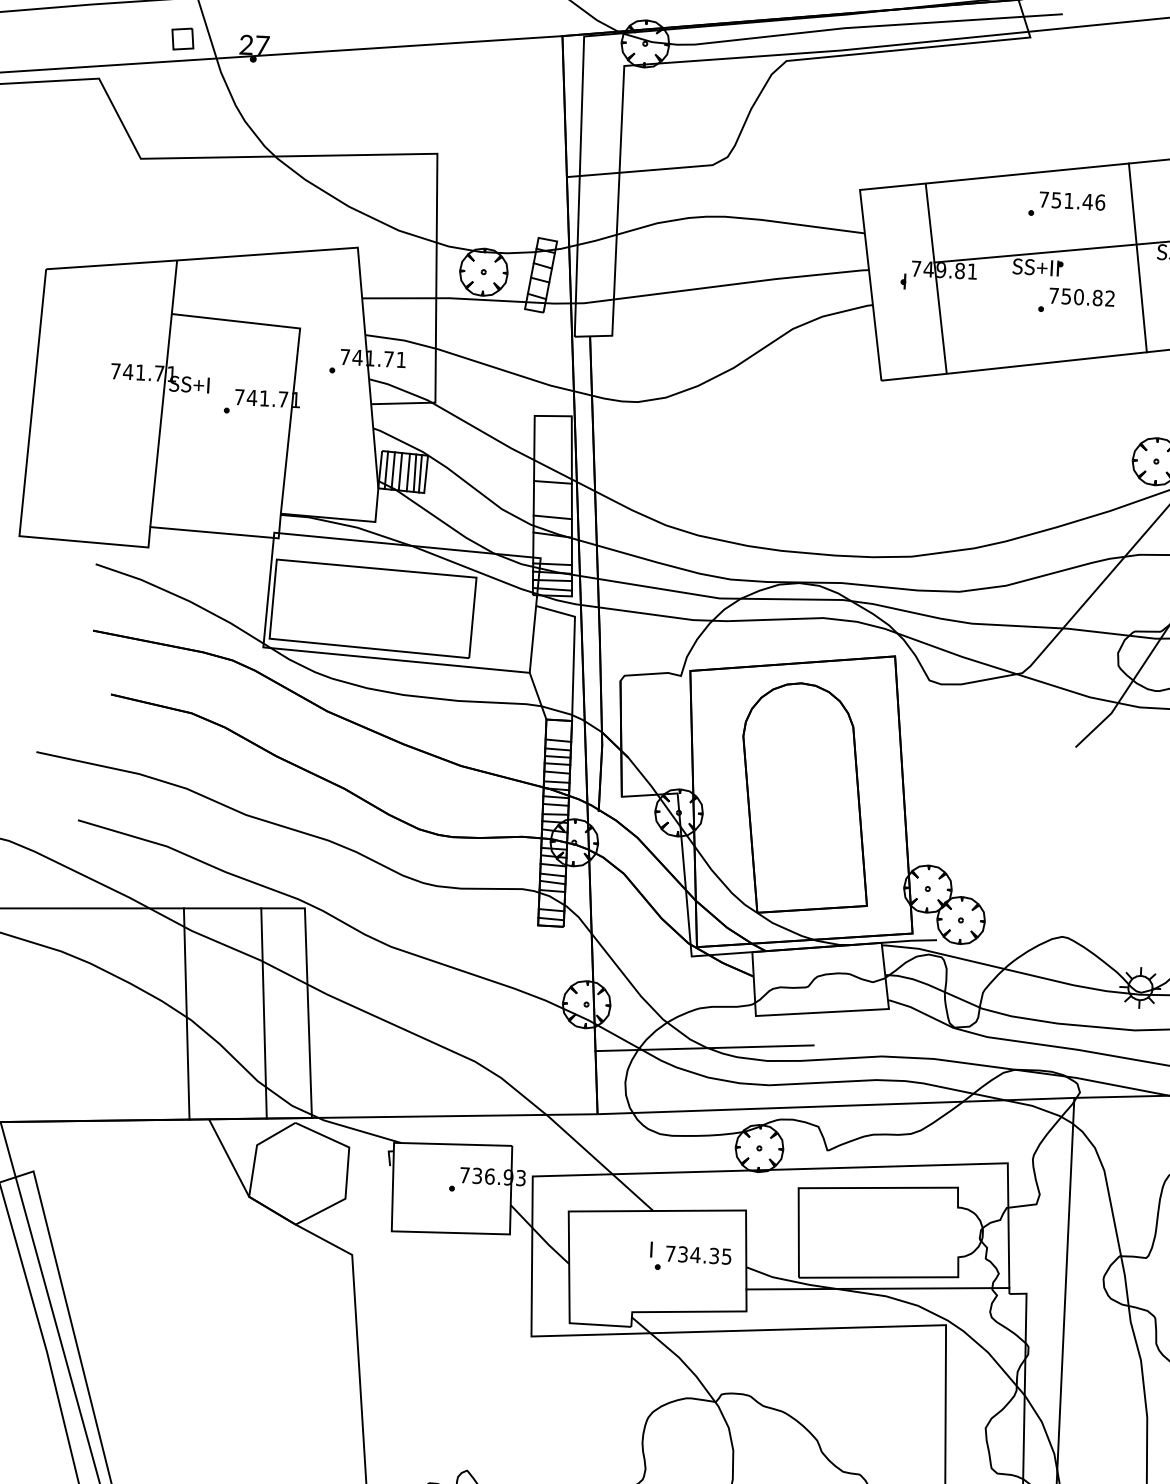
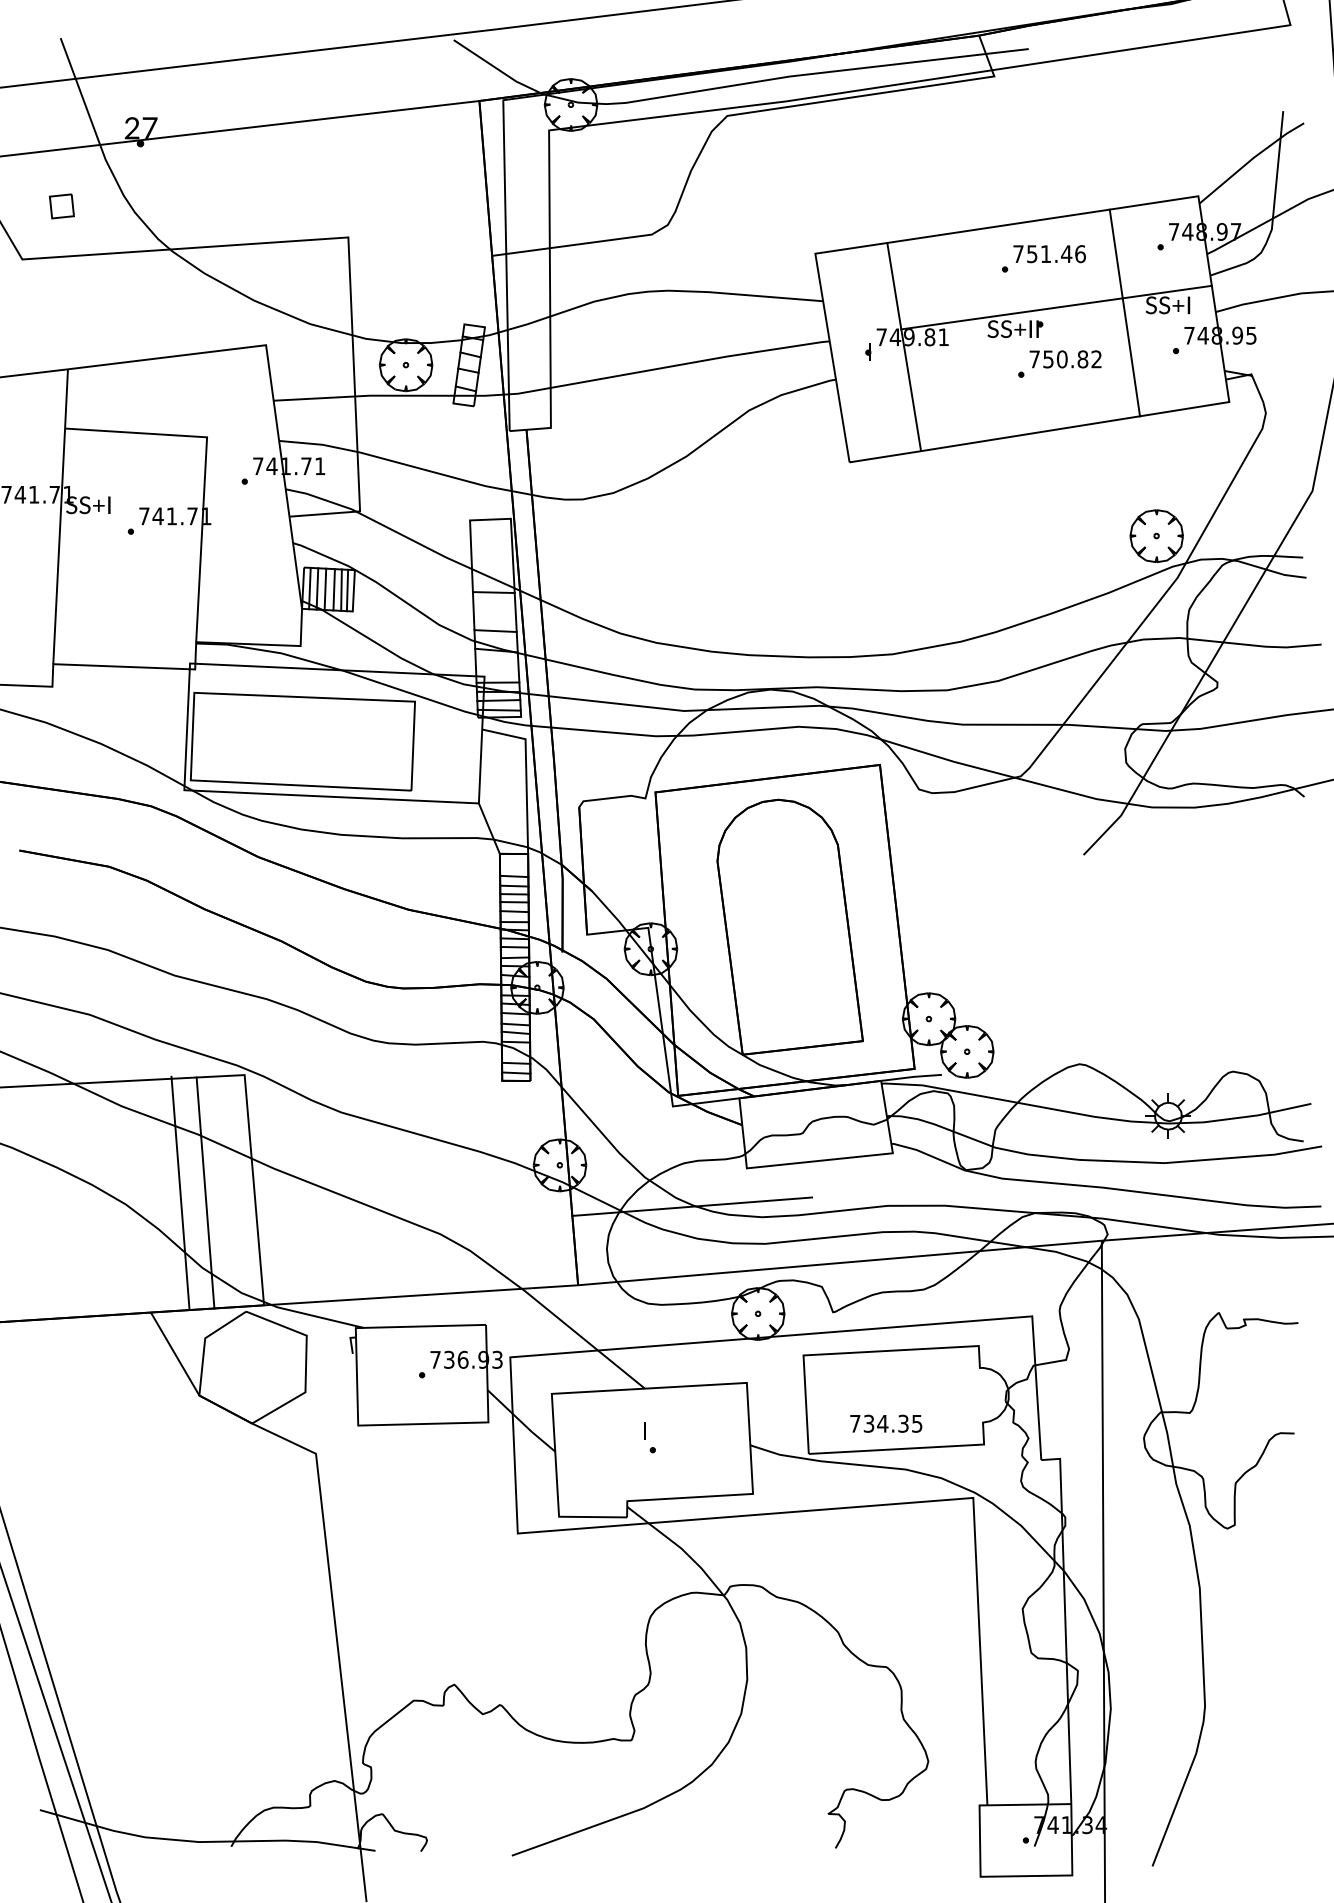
part: (182, 39) -> (61, 206), moved
line: (186, 1013) -> (180, 1192), moved
text: (698, 1254) -> (886, 1423), moved
line: (877, 1288) -> (895, 1461), removed

